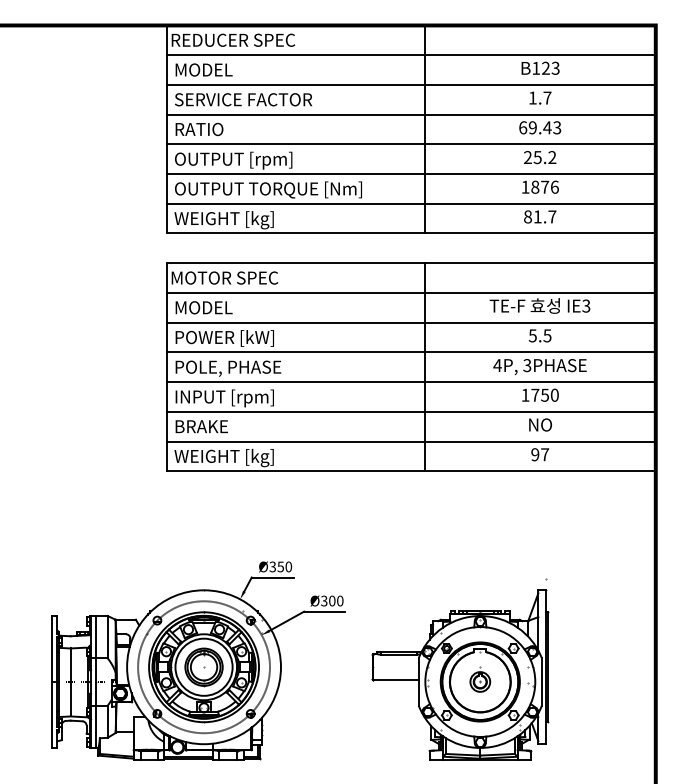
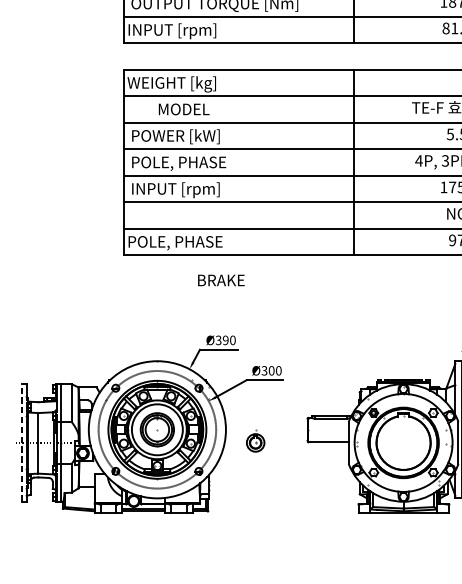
text: (222, 220) -> (173, 31), WEIGHT [kg] -> INPUT [rpm]
text: (224, 279) -> (175, 84), MOTOR SPEC -> WEIGHT [kg]
text: (203, 307) -> (183, 109), moved
text: (201, 426) -> (221, 280), moved
text: (224, 457) -> (175, 242), WEIGHT [kg] -> POLE, PHASE
text: (280, 566) -> (225, 340), Ø350 -> Ø390
part: (480, 679) -> (255, 440), moved
line: (51, 681) -> (21, 442), solid -> dashed

